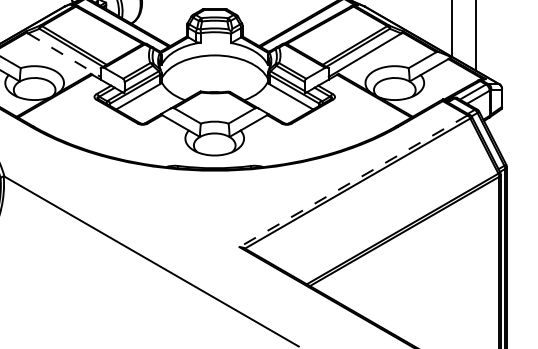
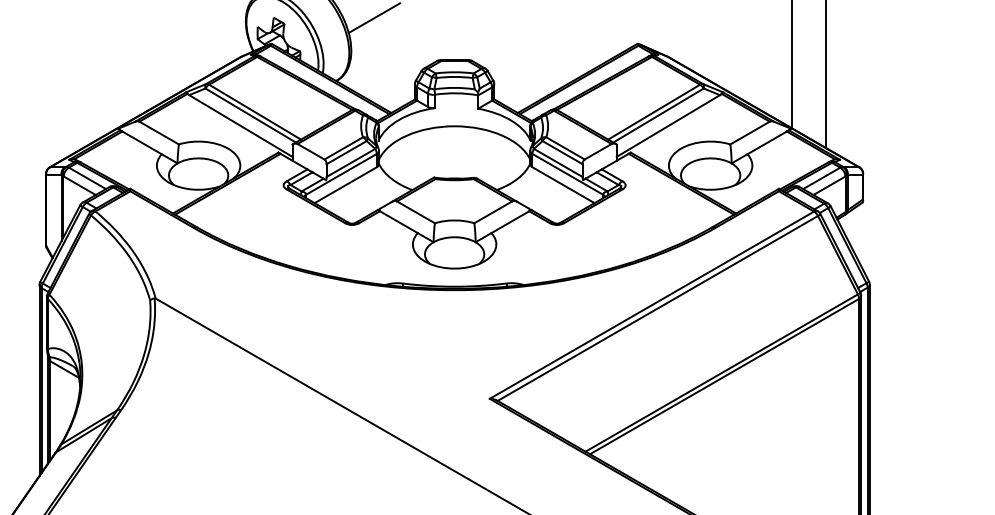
line: (64, 55) -> (241, 126), dashed -> solid
line: (353, 181) -> (651, 305), dashed -> solid

